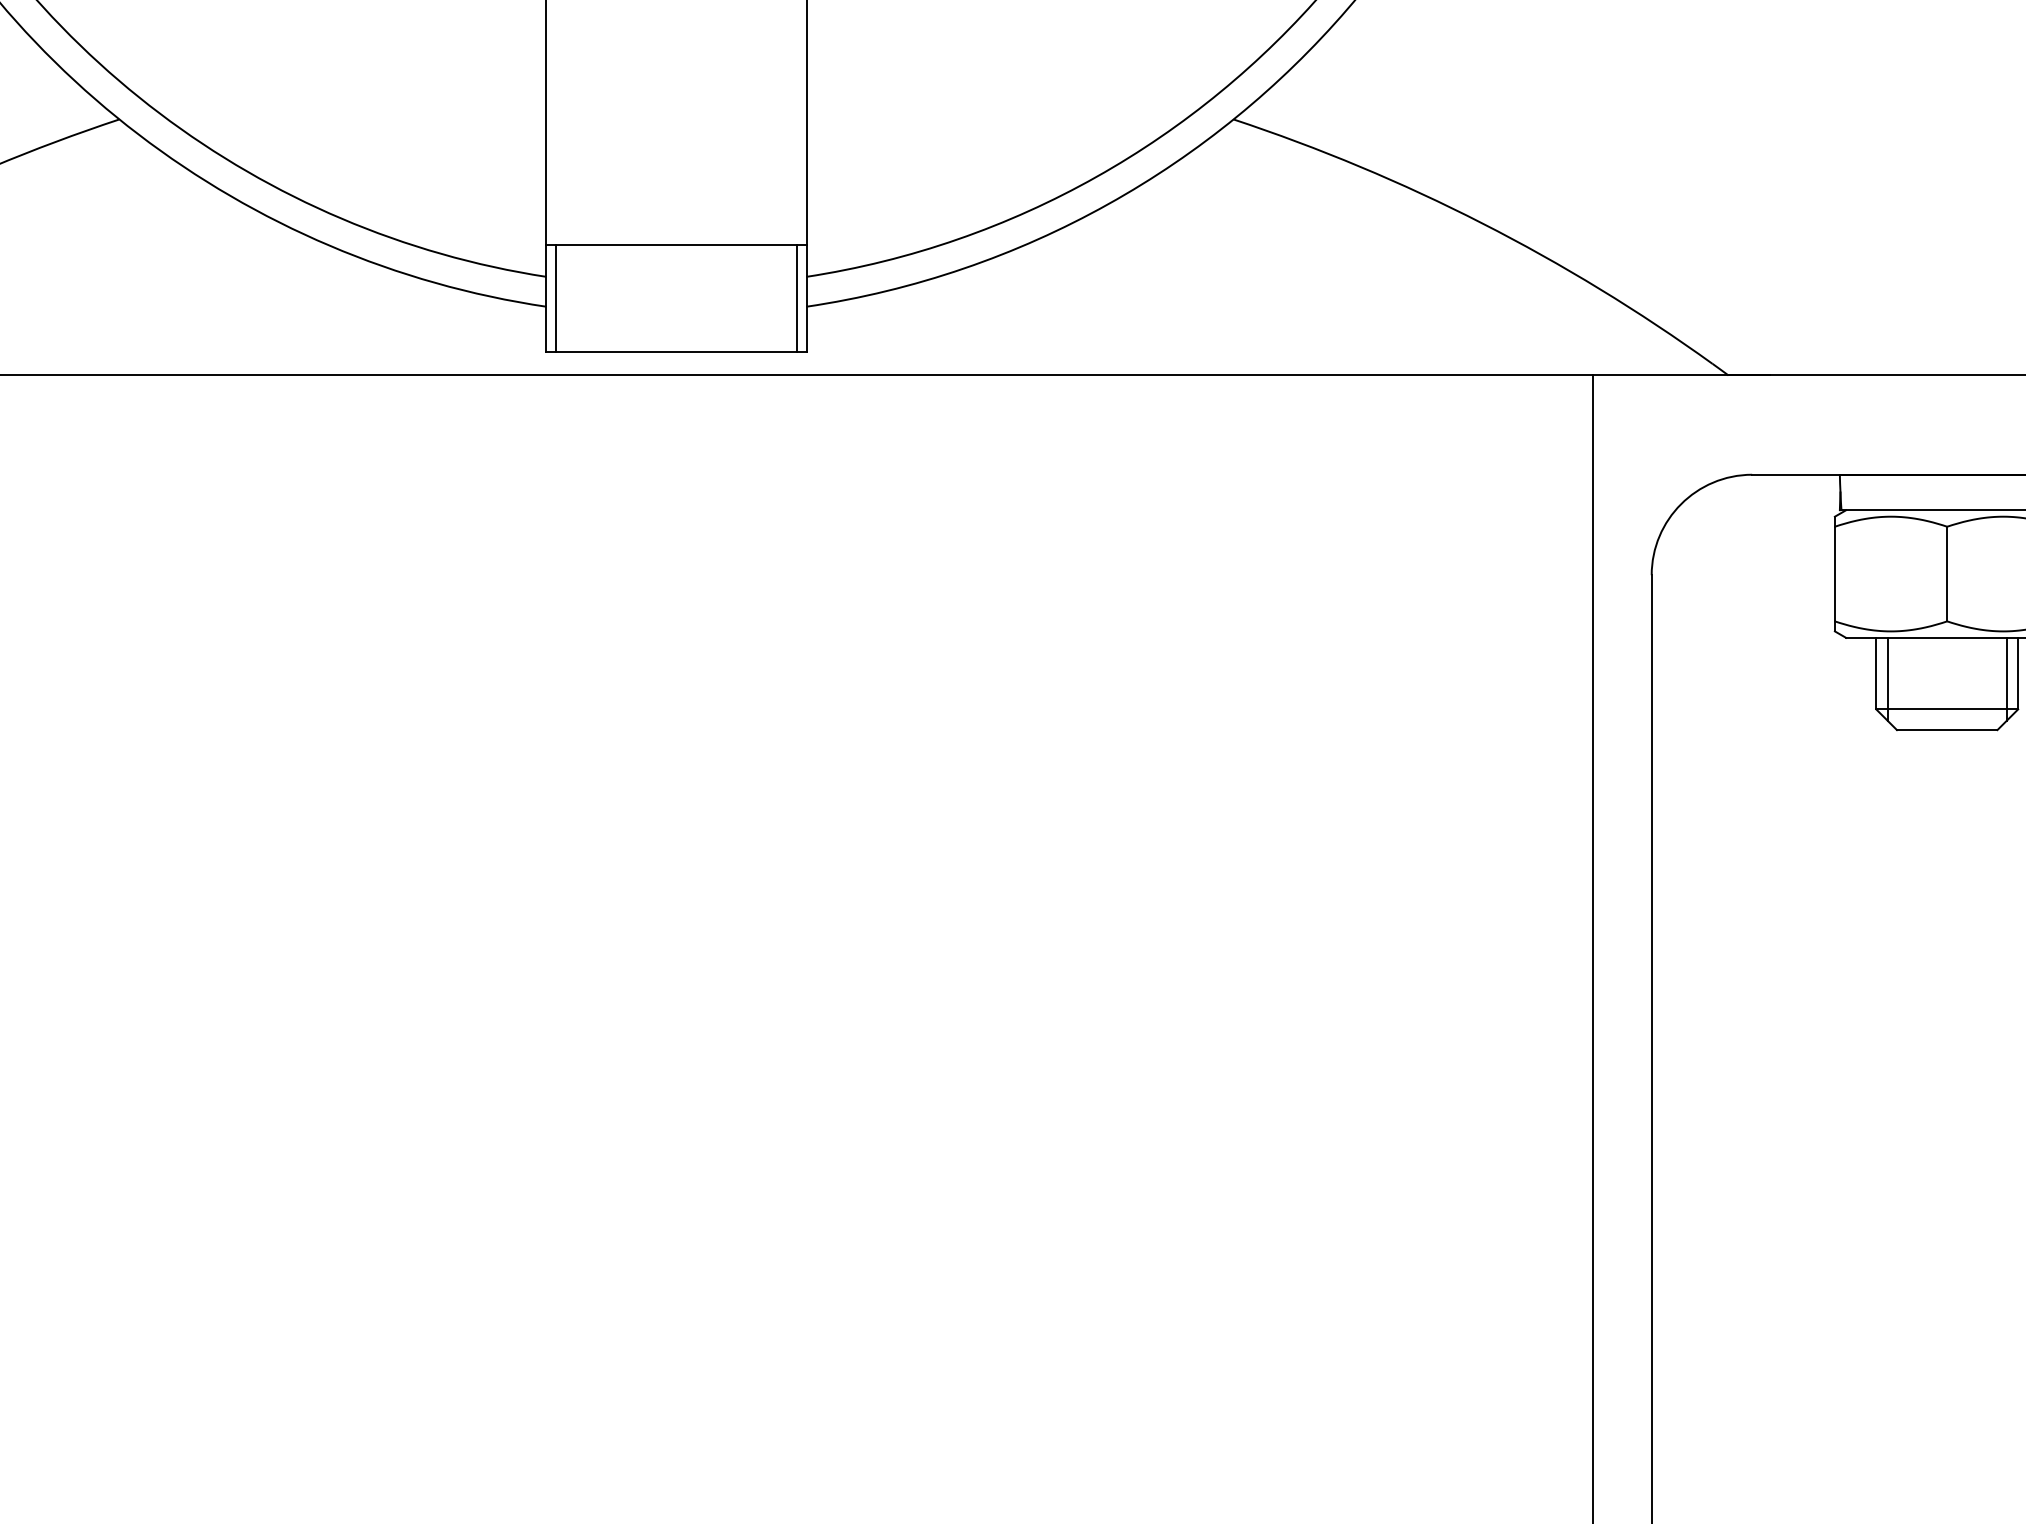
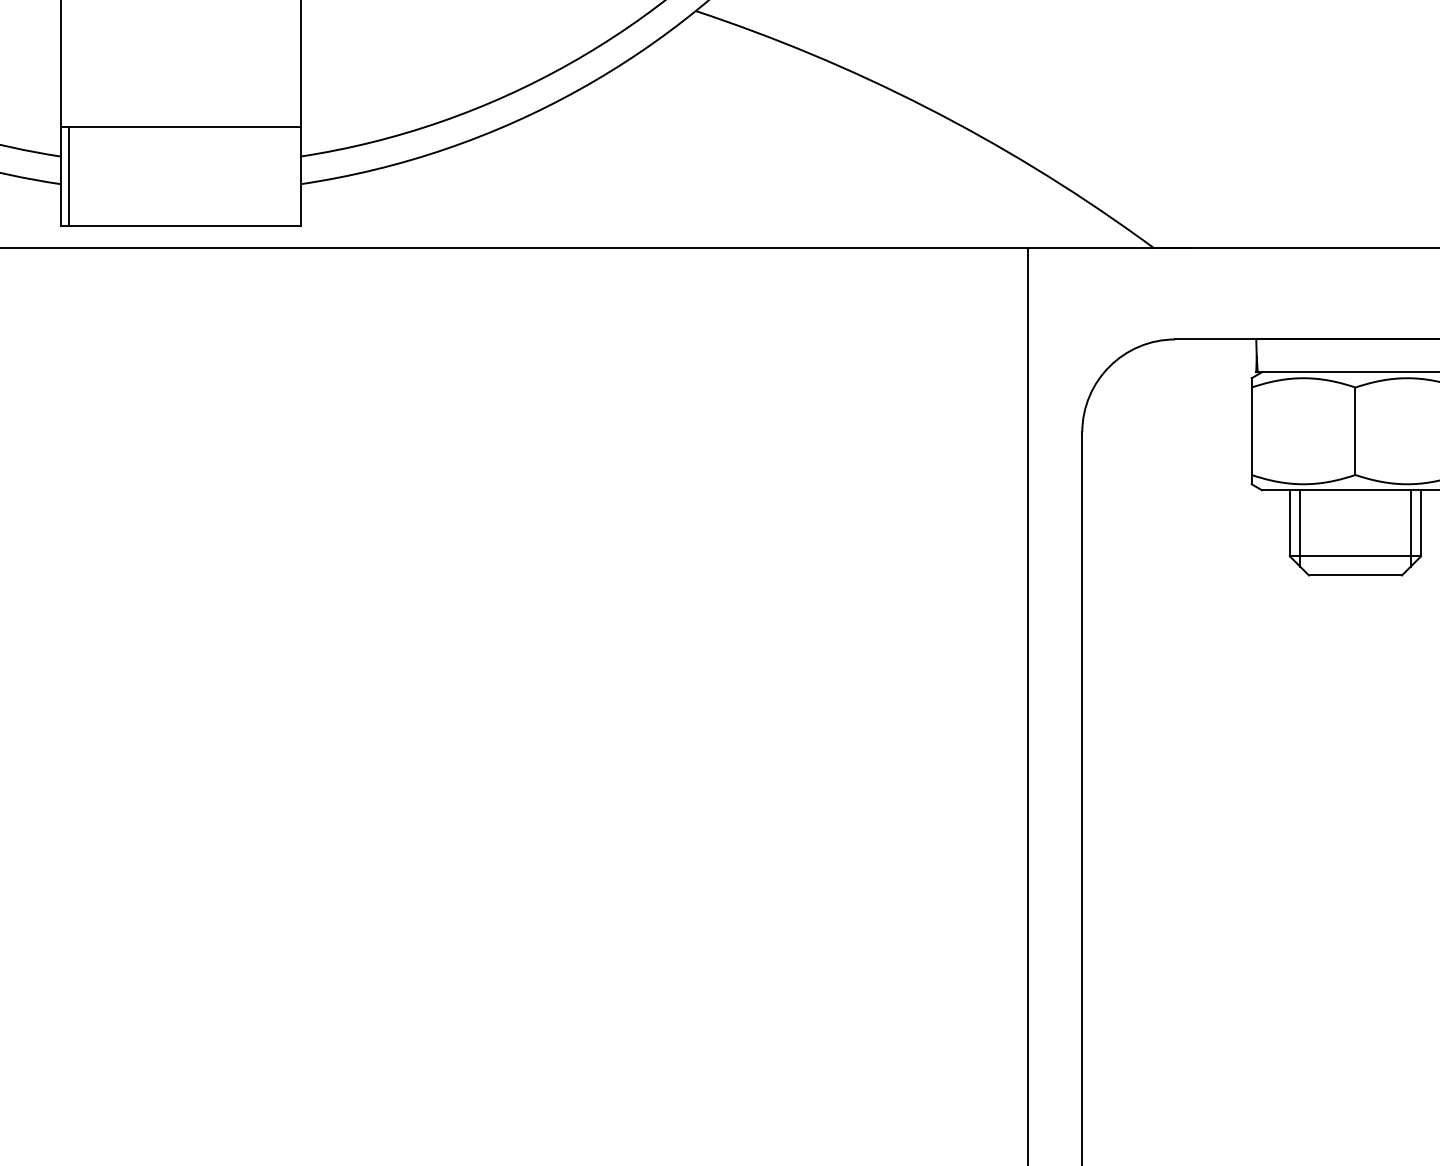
line: (796, 298) -> (291, 176), removed

